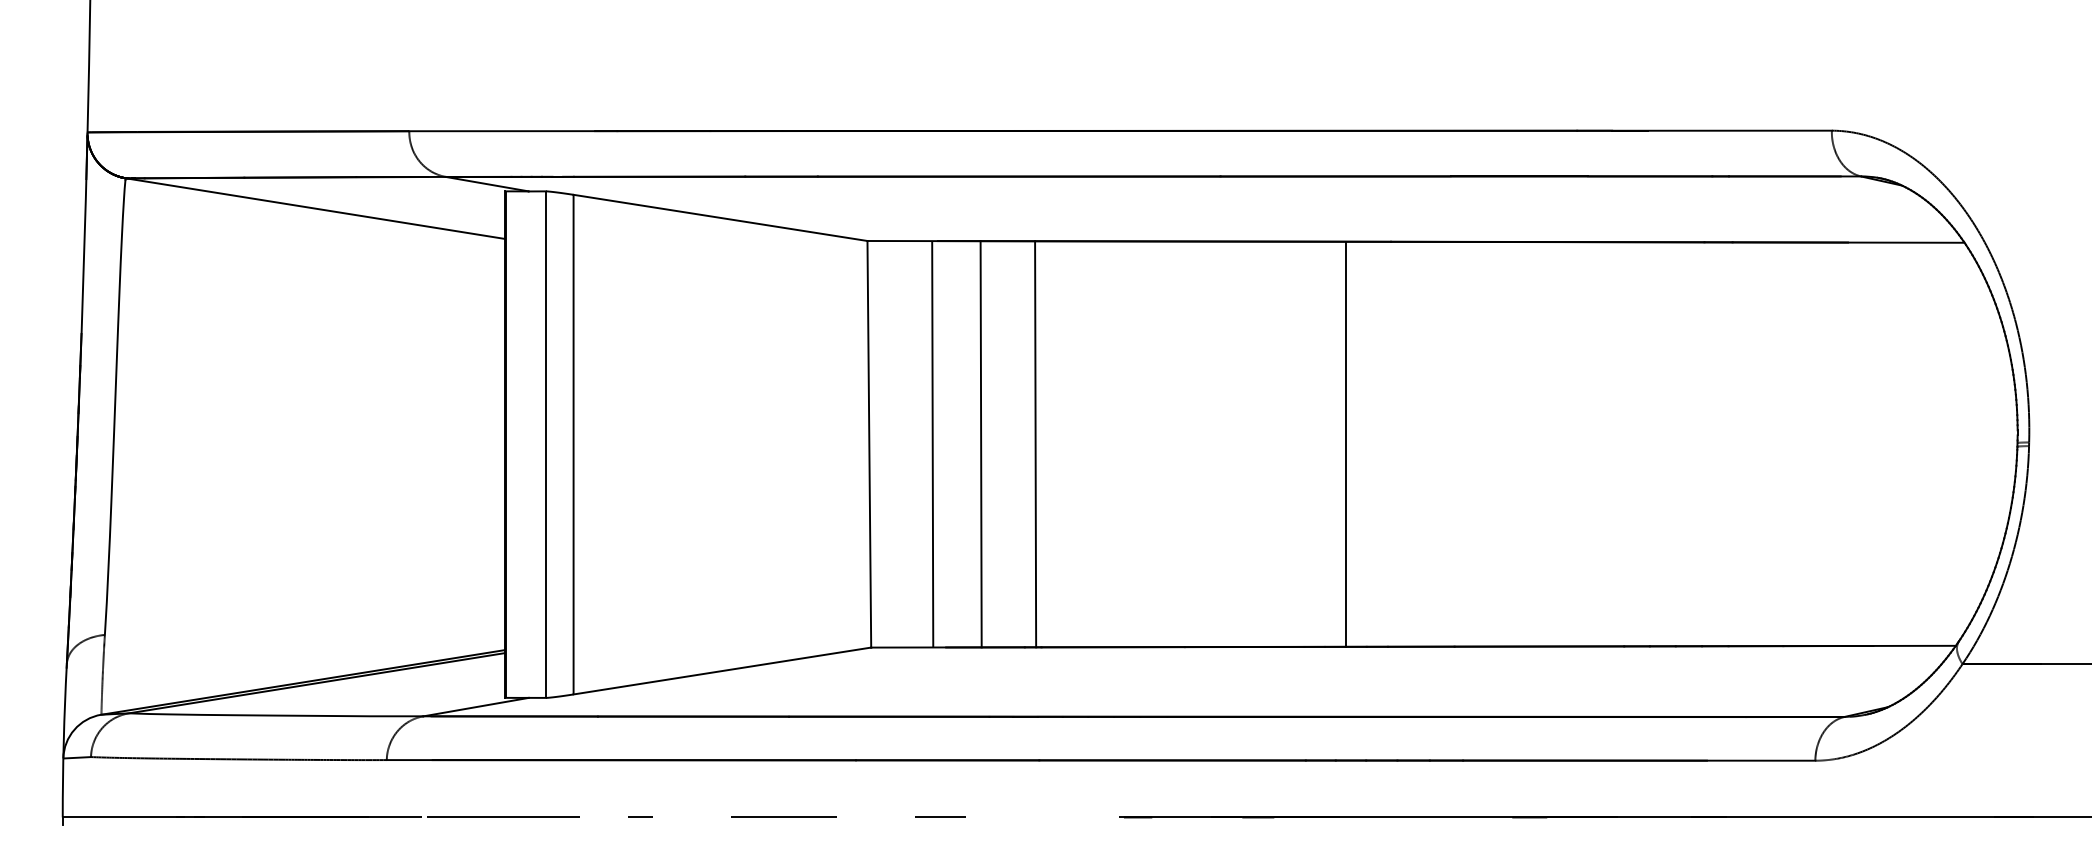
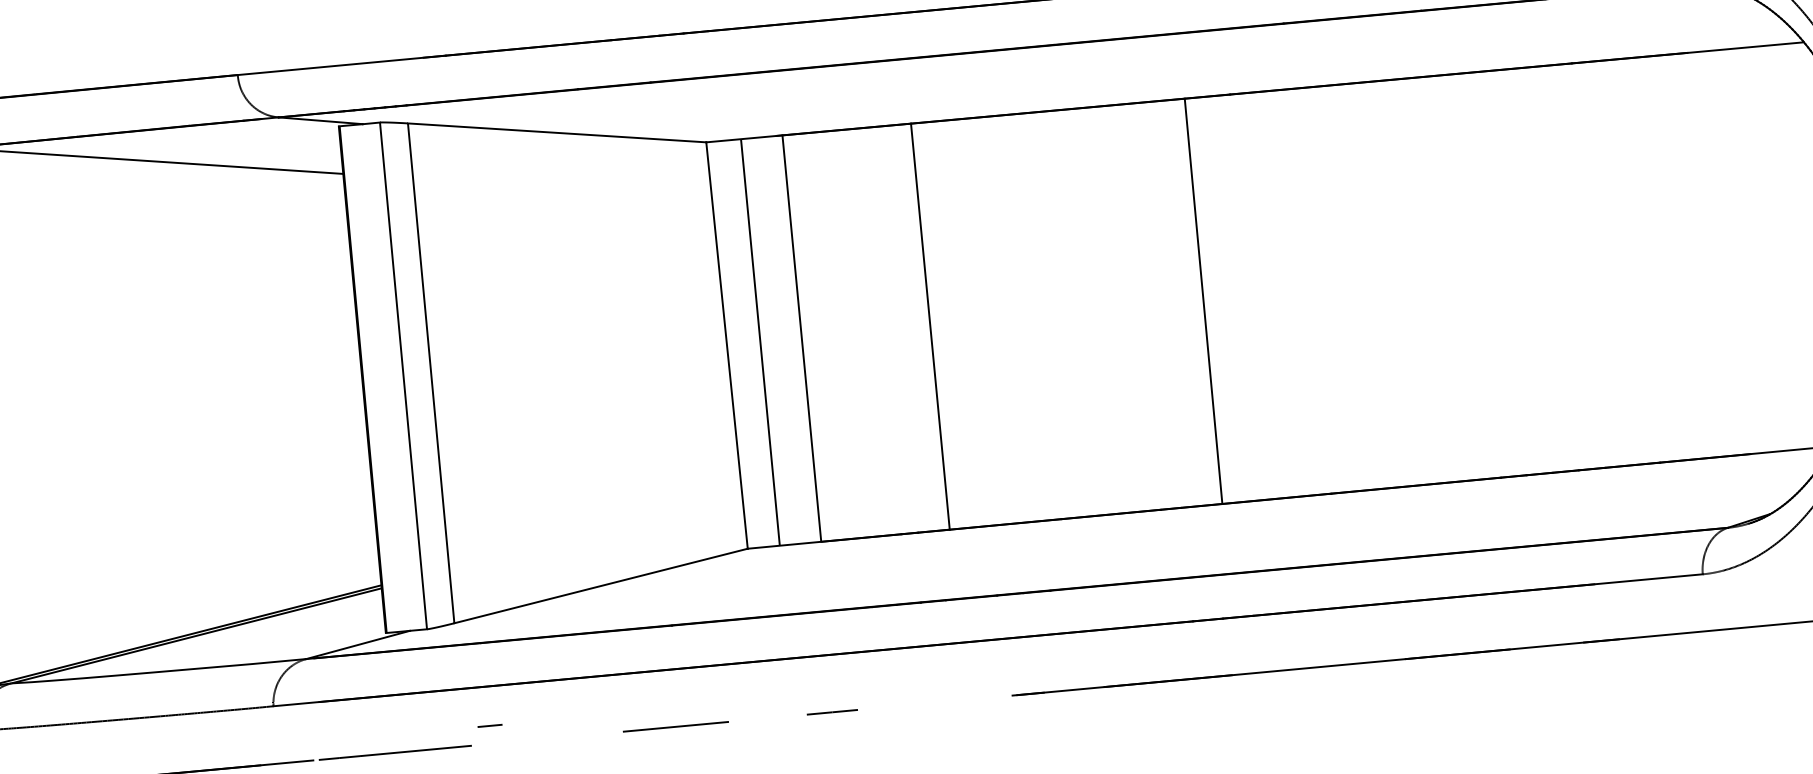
line: (932, 444) -> (760, 342), moved
line: (980, 444) -> (801, 338), moved
line: (1035, 444) -> (930, 326), moved
line: (640, 816) -> (489, 724), moved

